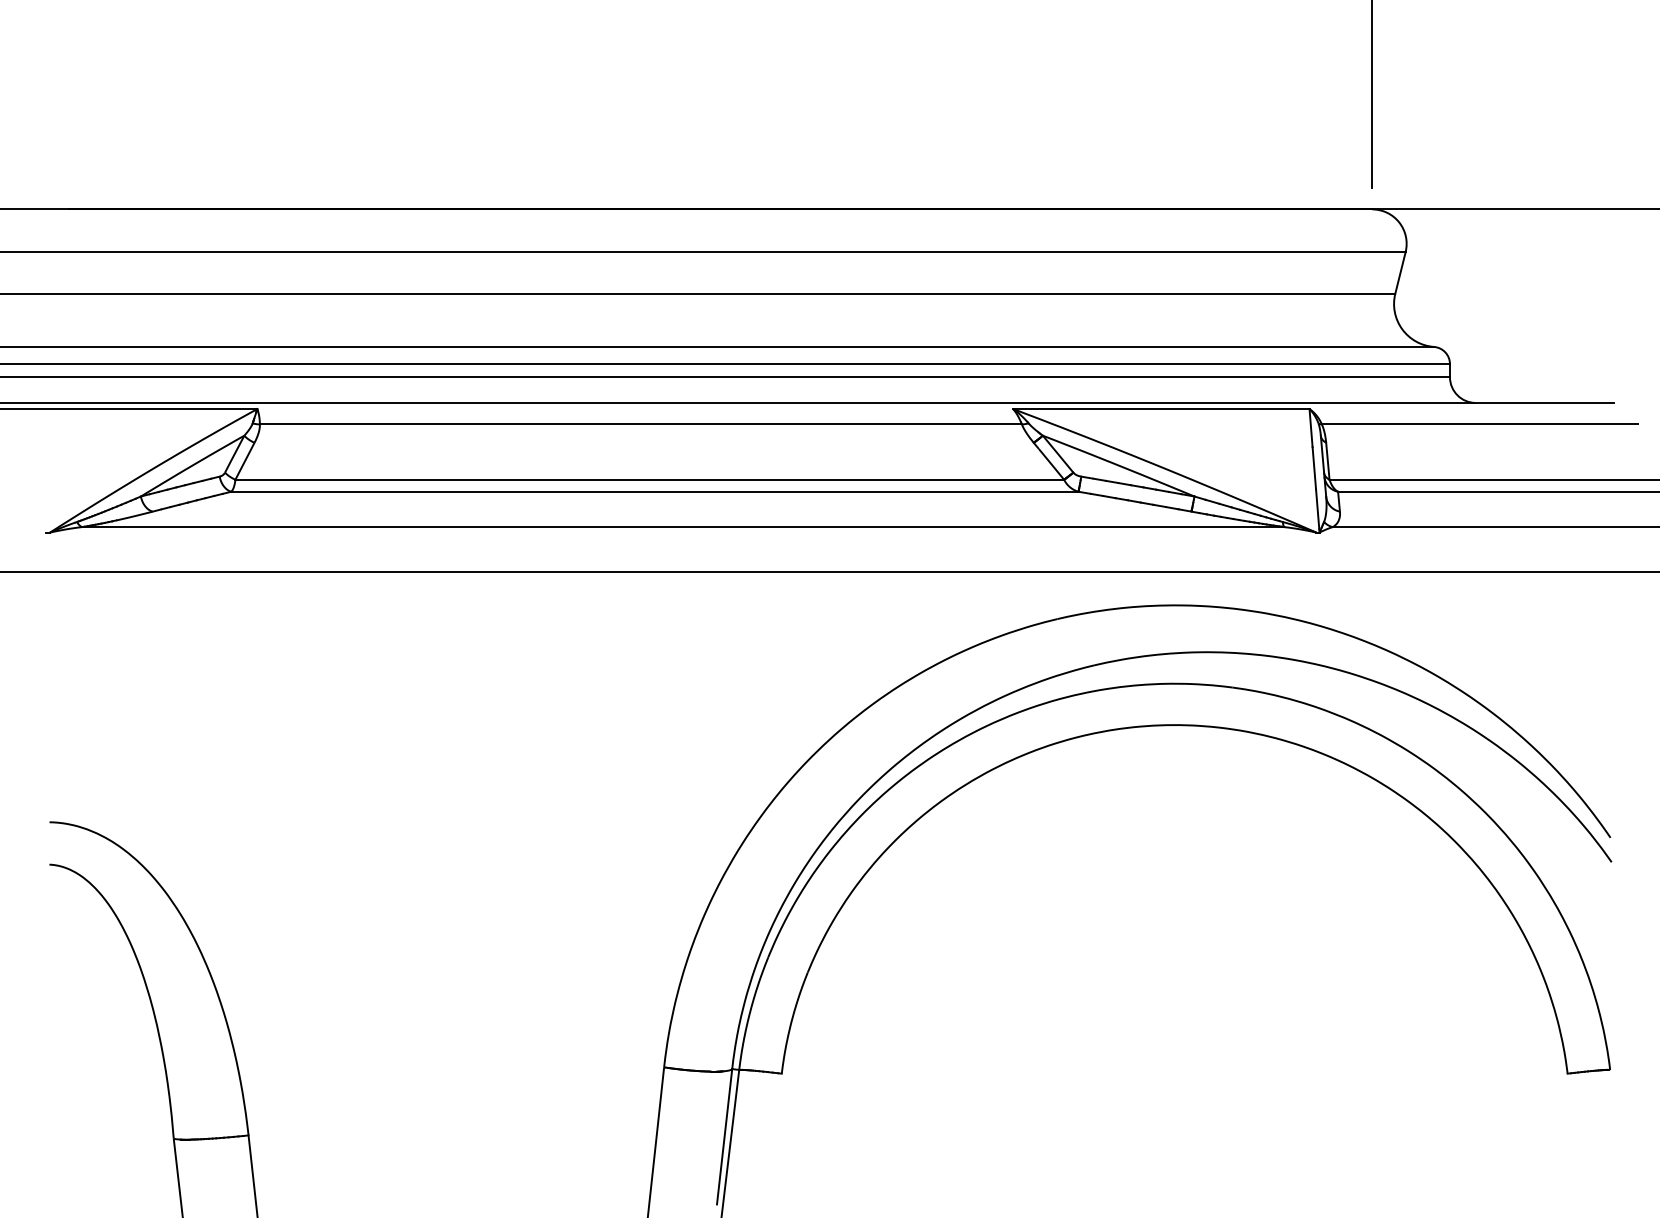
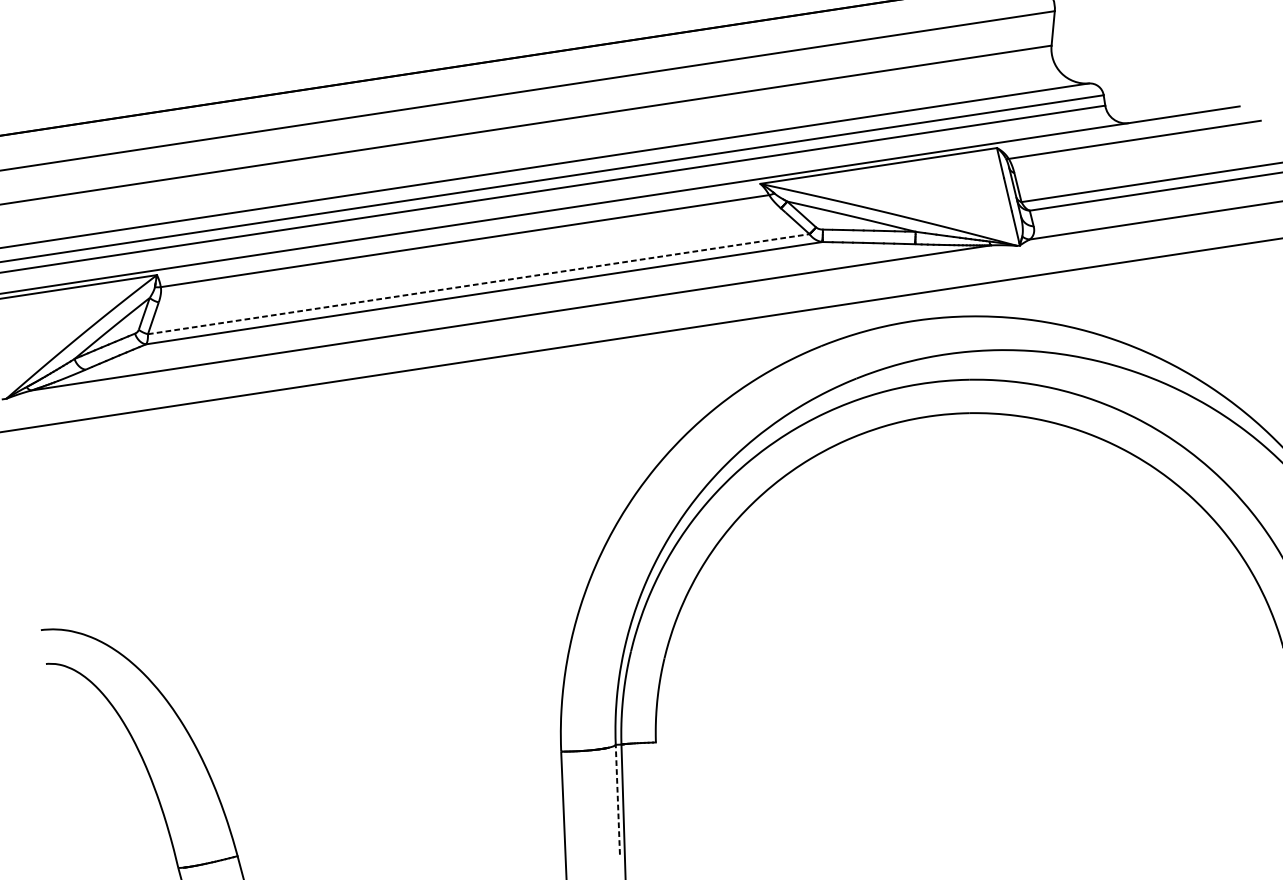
line: (650, 479) -> (479, 283), solid -> dashed
line: (724, 1136) -> (617, 799), solid -> dashed

